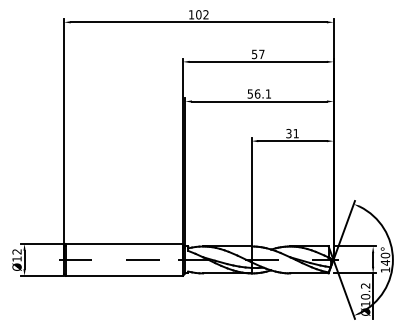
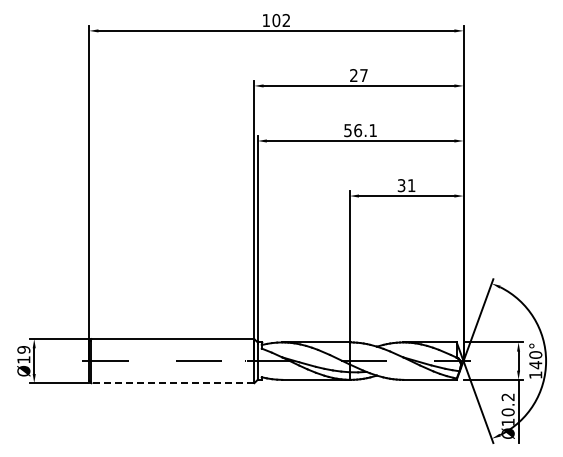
text: (254, 54) -> (353, 75), 57 -> 27
text: (16, 251) -> (23, 349), Ø12 -> Ø19
line: (124, 276) -> (172, 383), solid -> dashed

